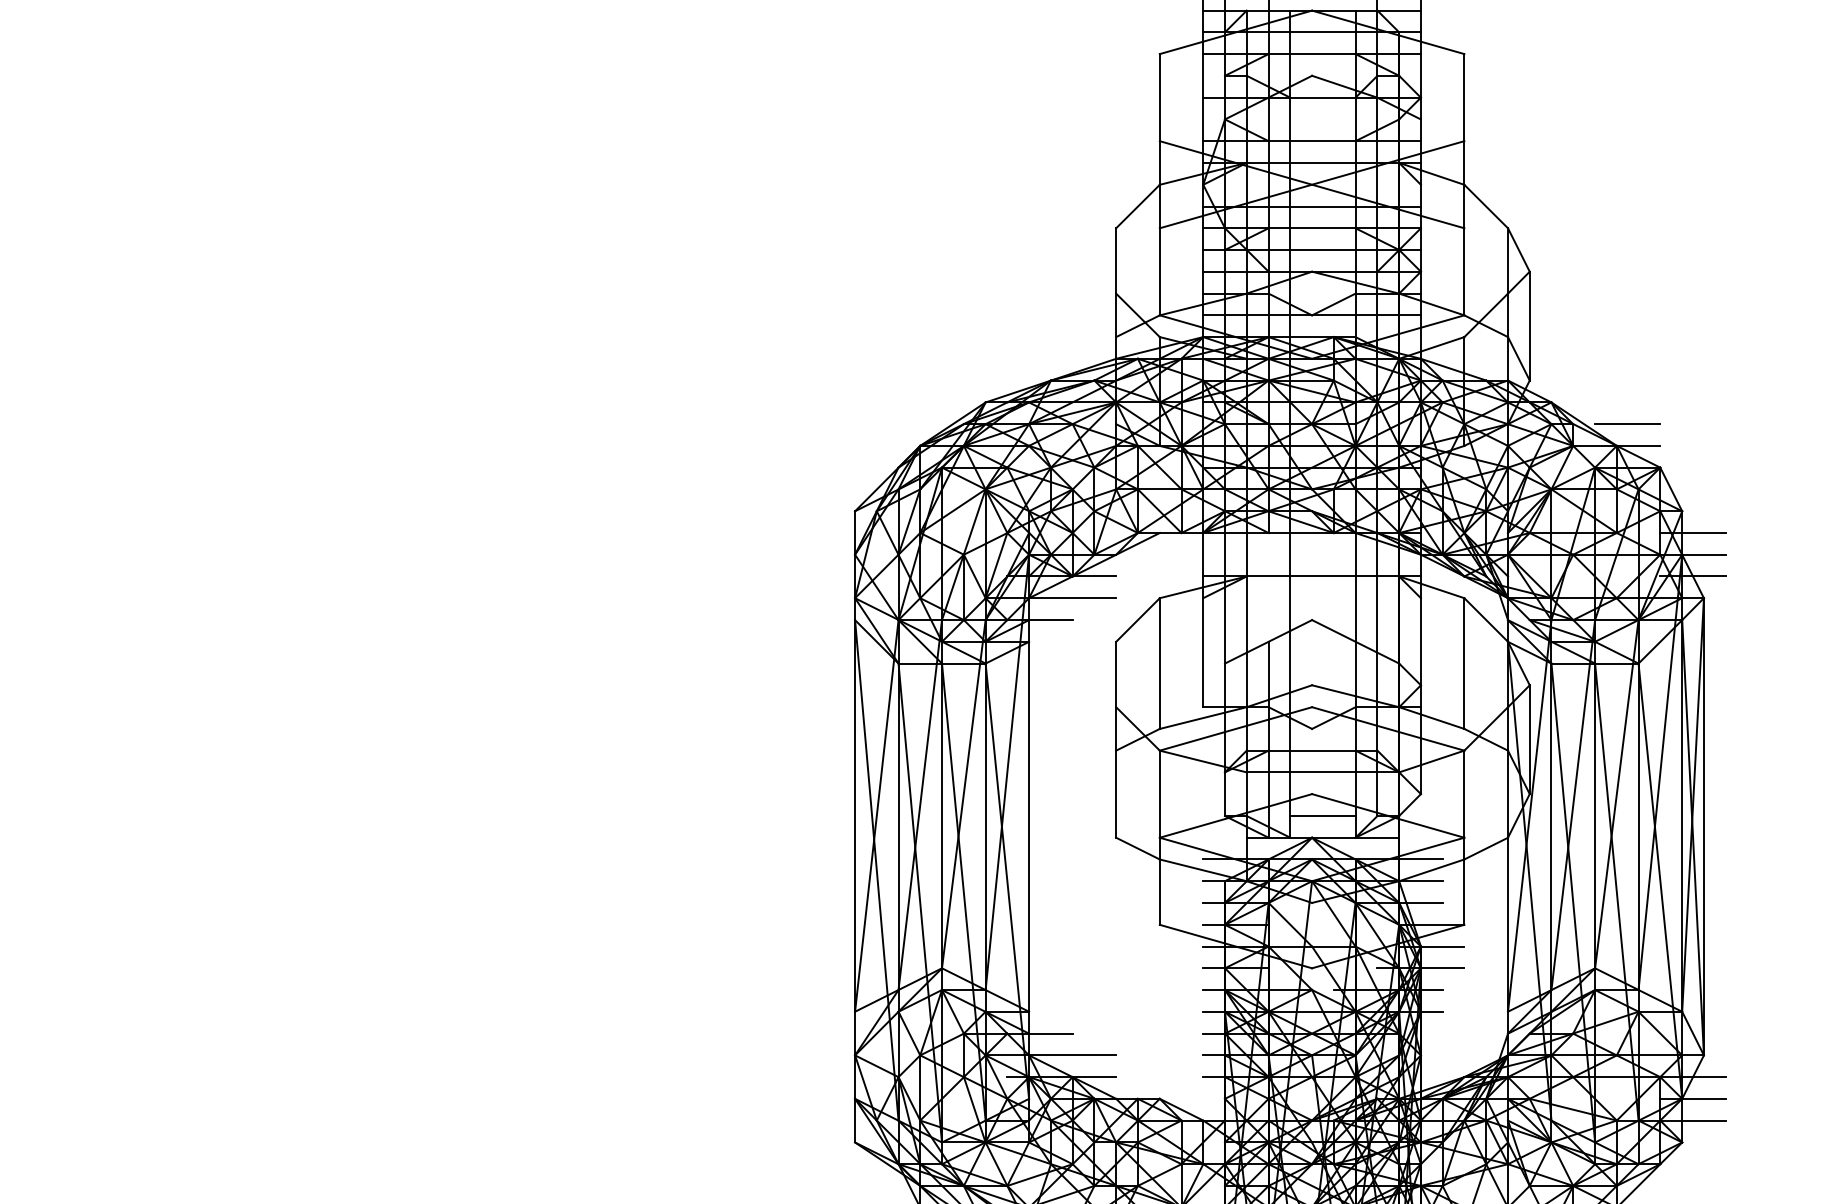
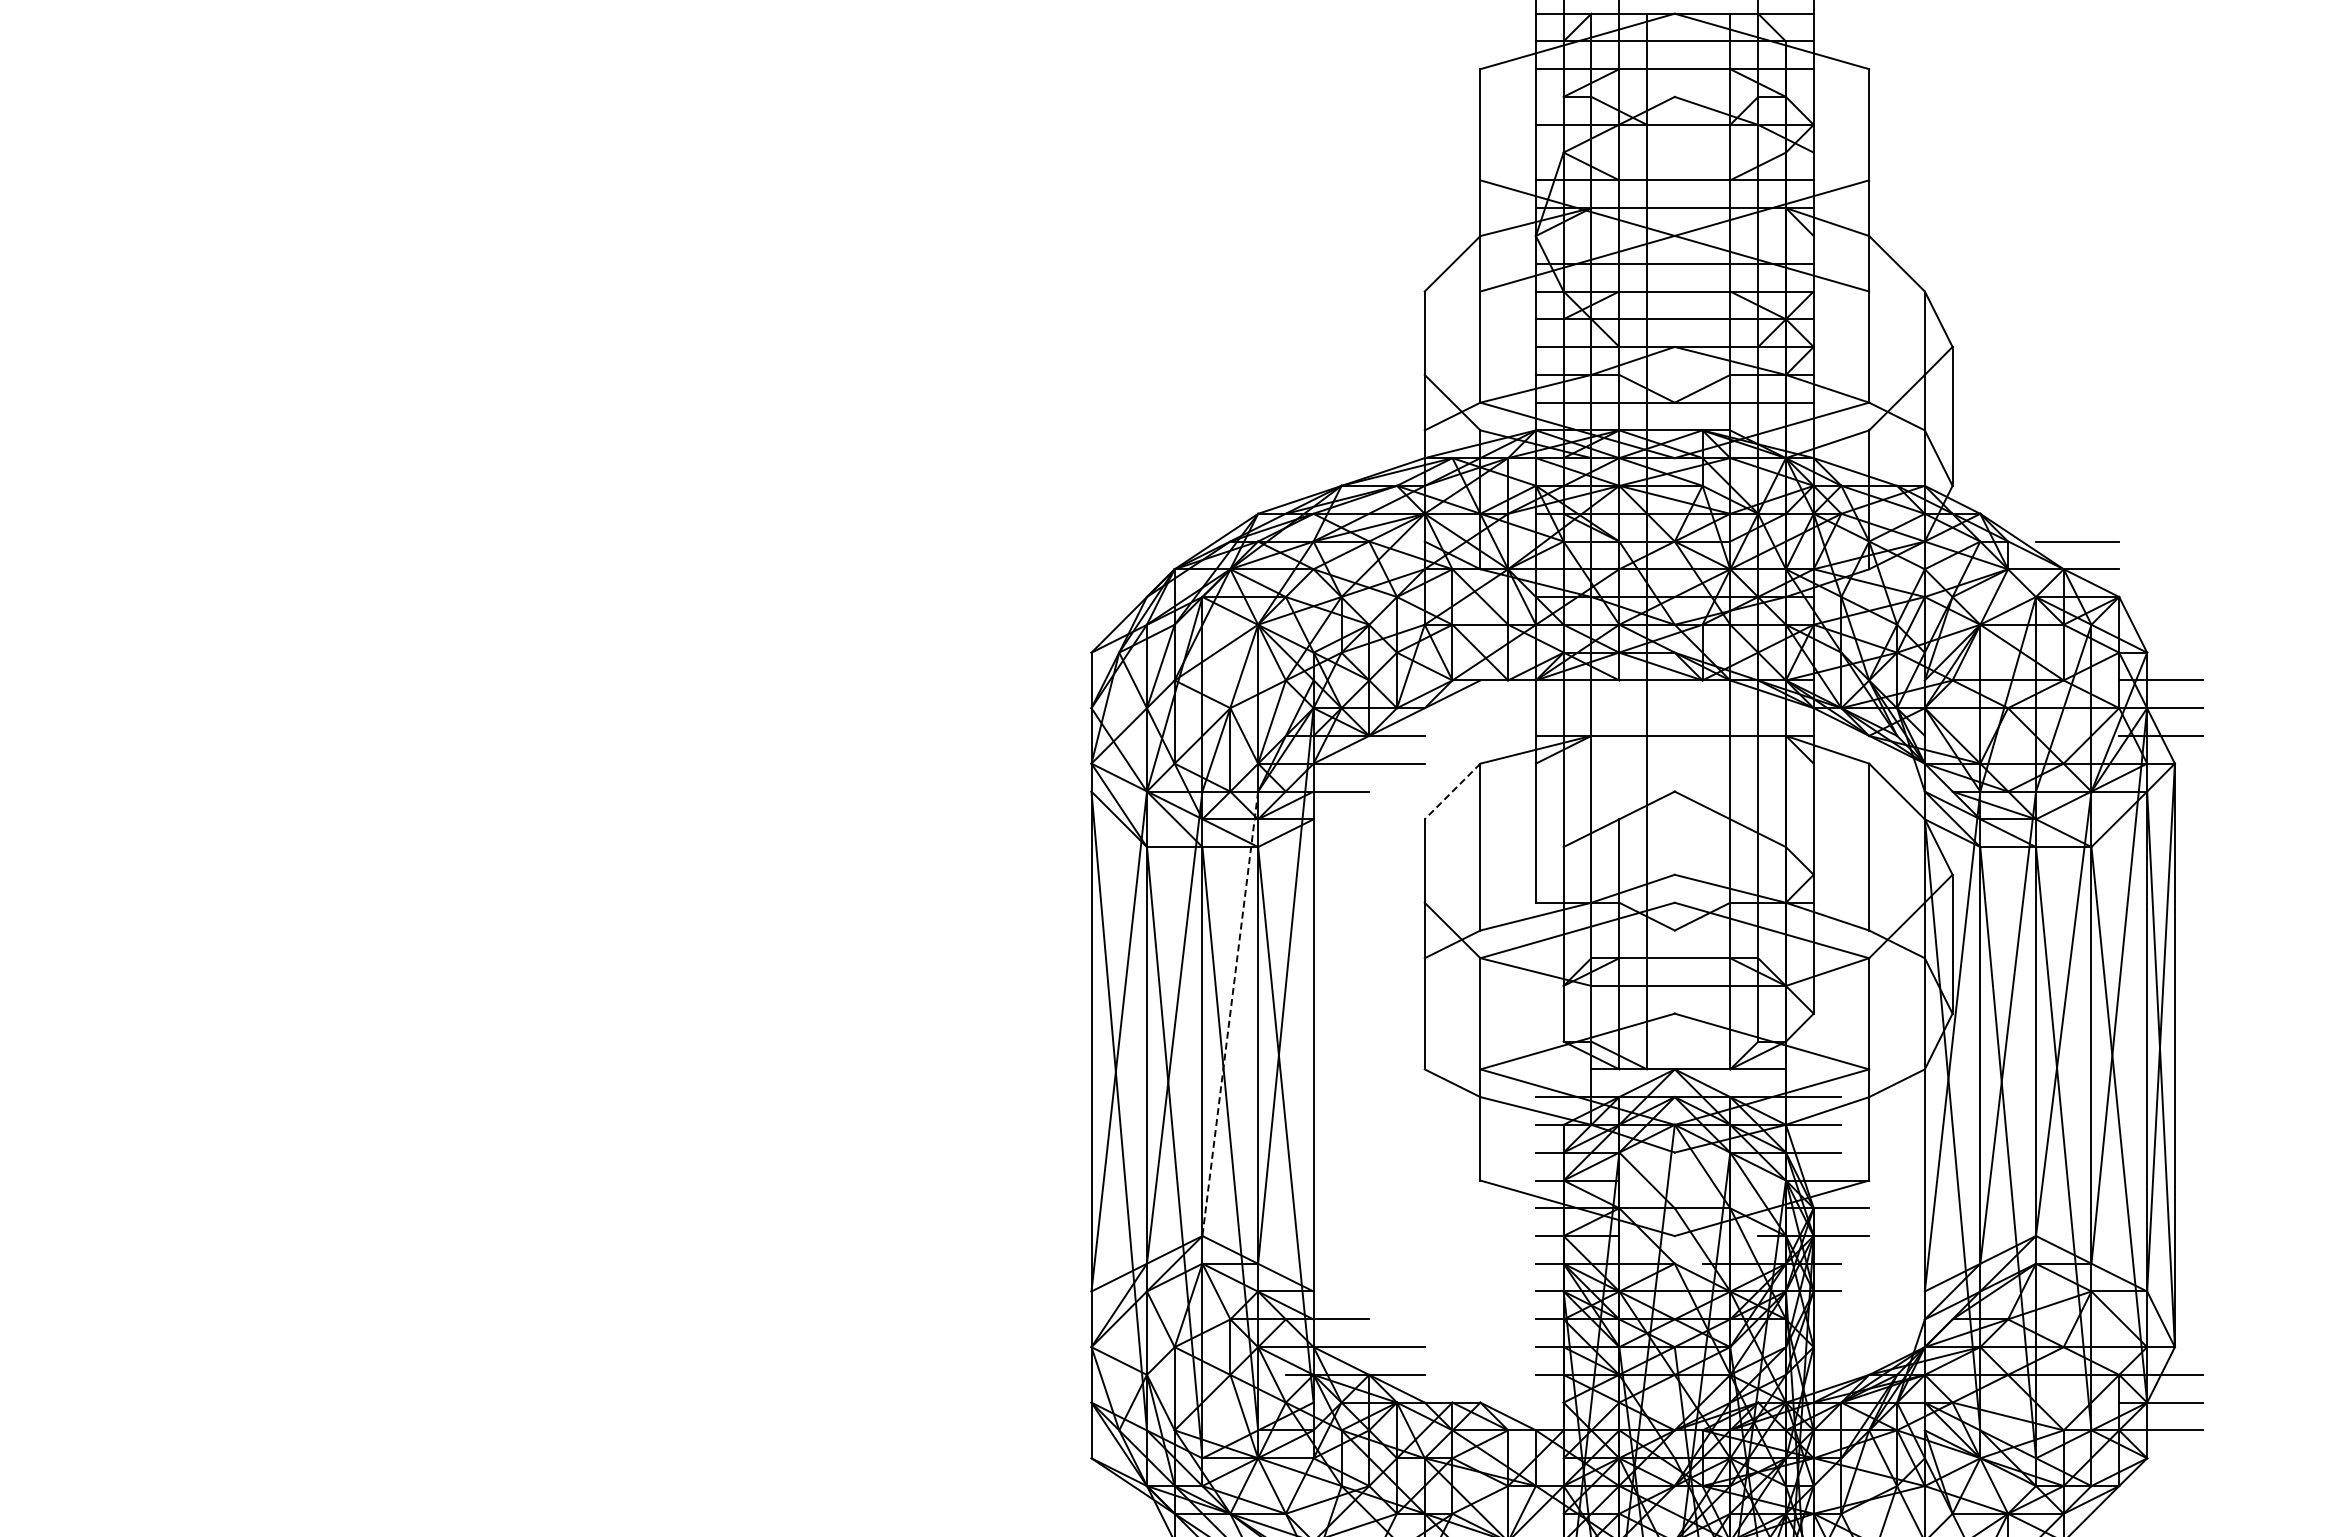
line: (1137, 620) -> (1452, 791), solid -> dashed
line: (963, 793) -> (1230, 1013), solid -> dashed
line: (1322, 815) -> (1688, 1041), removed

